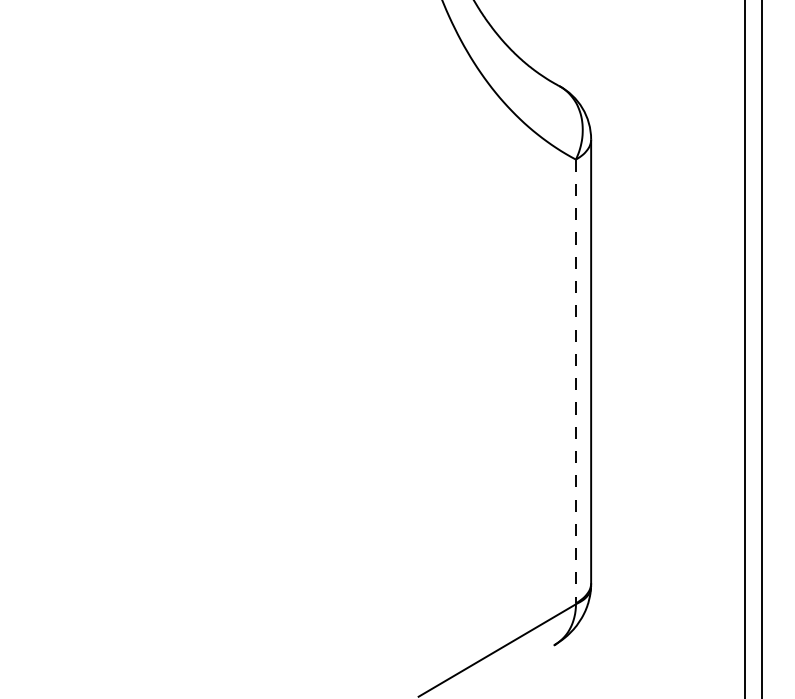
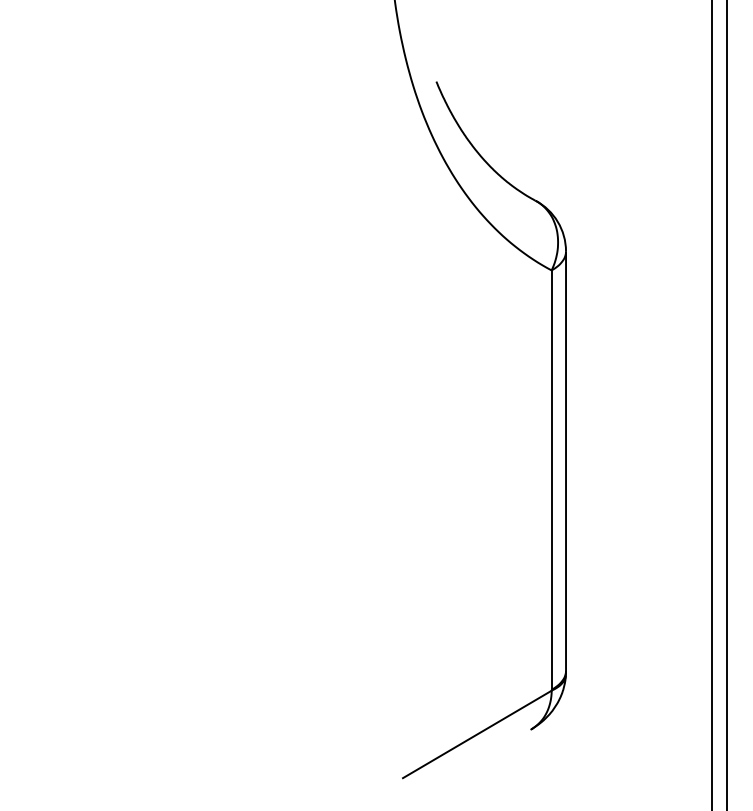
line: (575, 381) -> (551, 480), dashed -> solid

